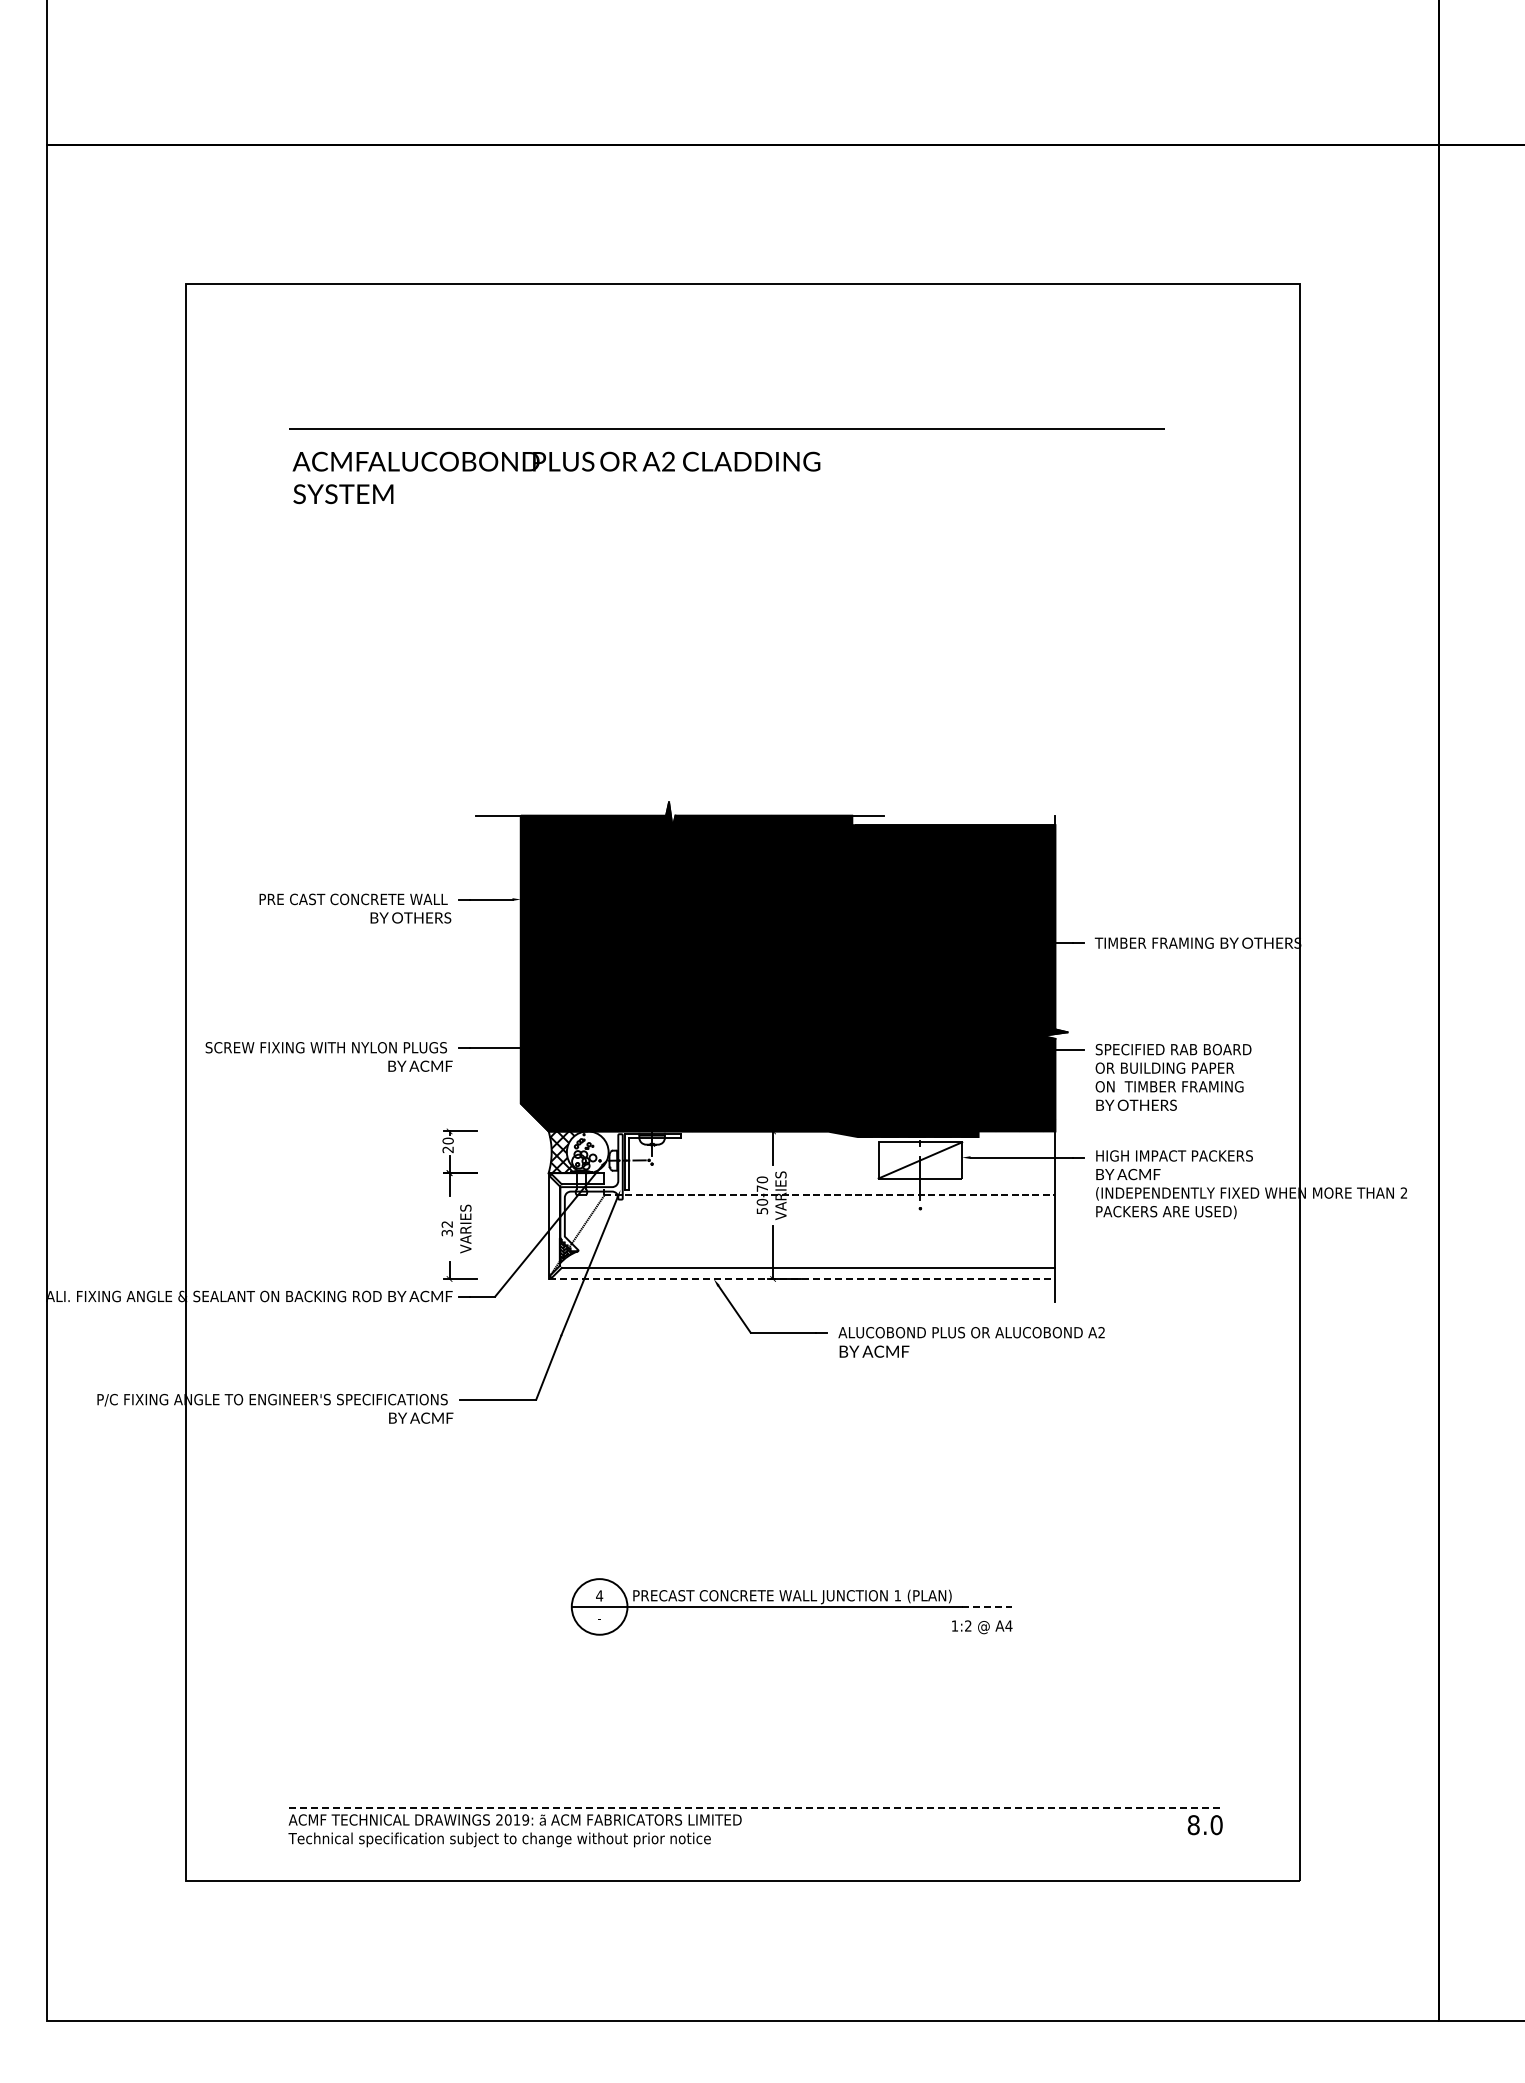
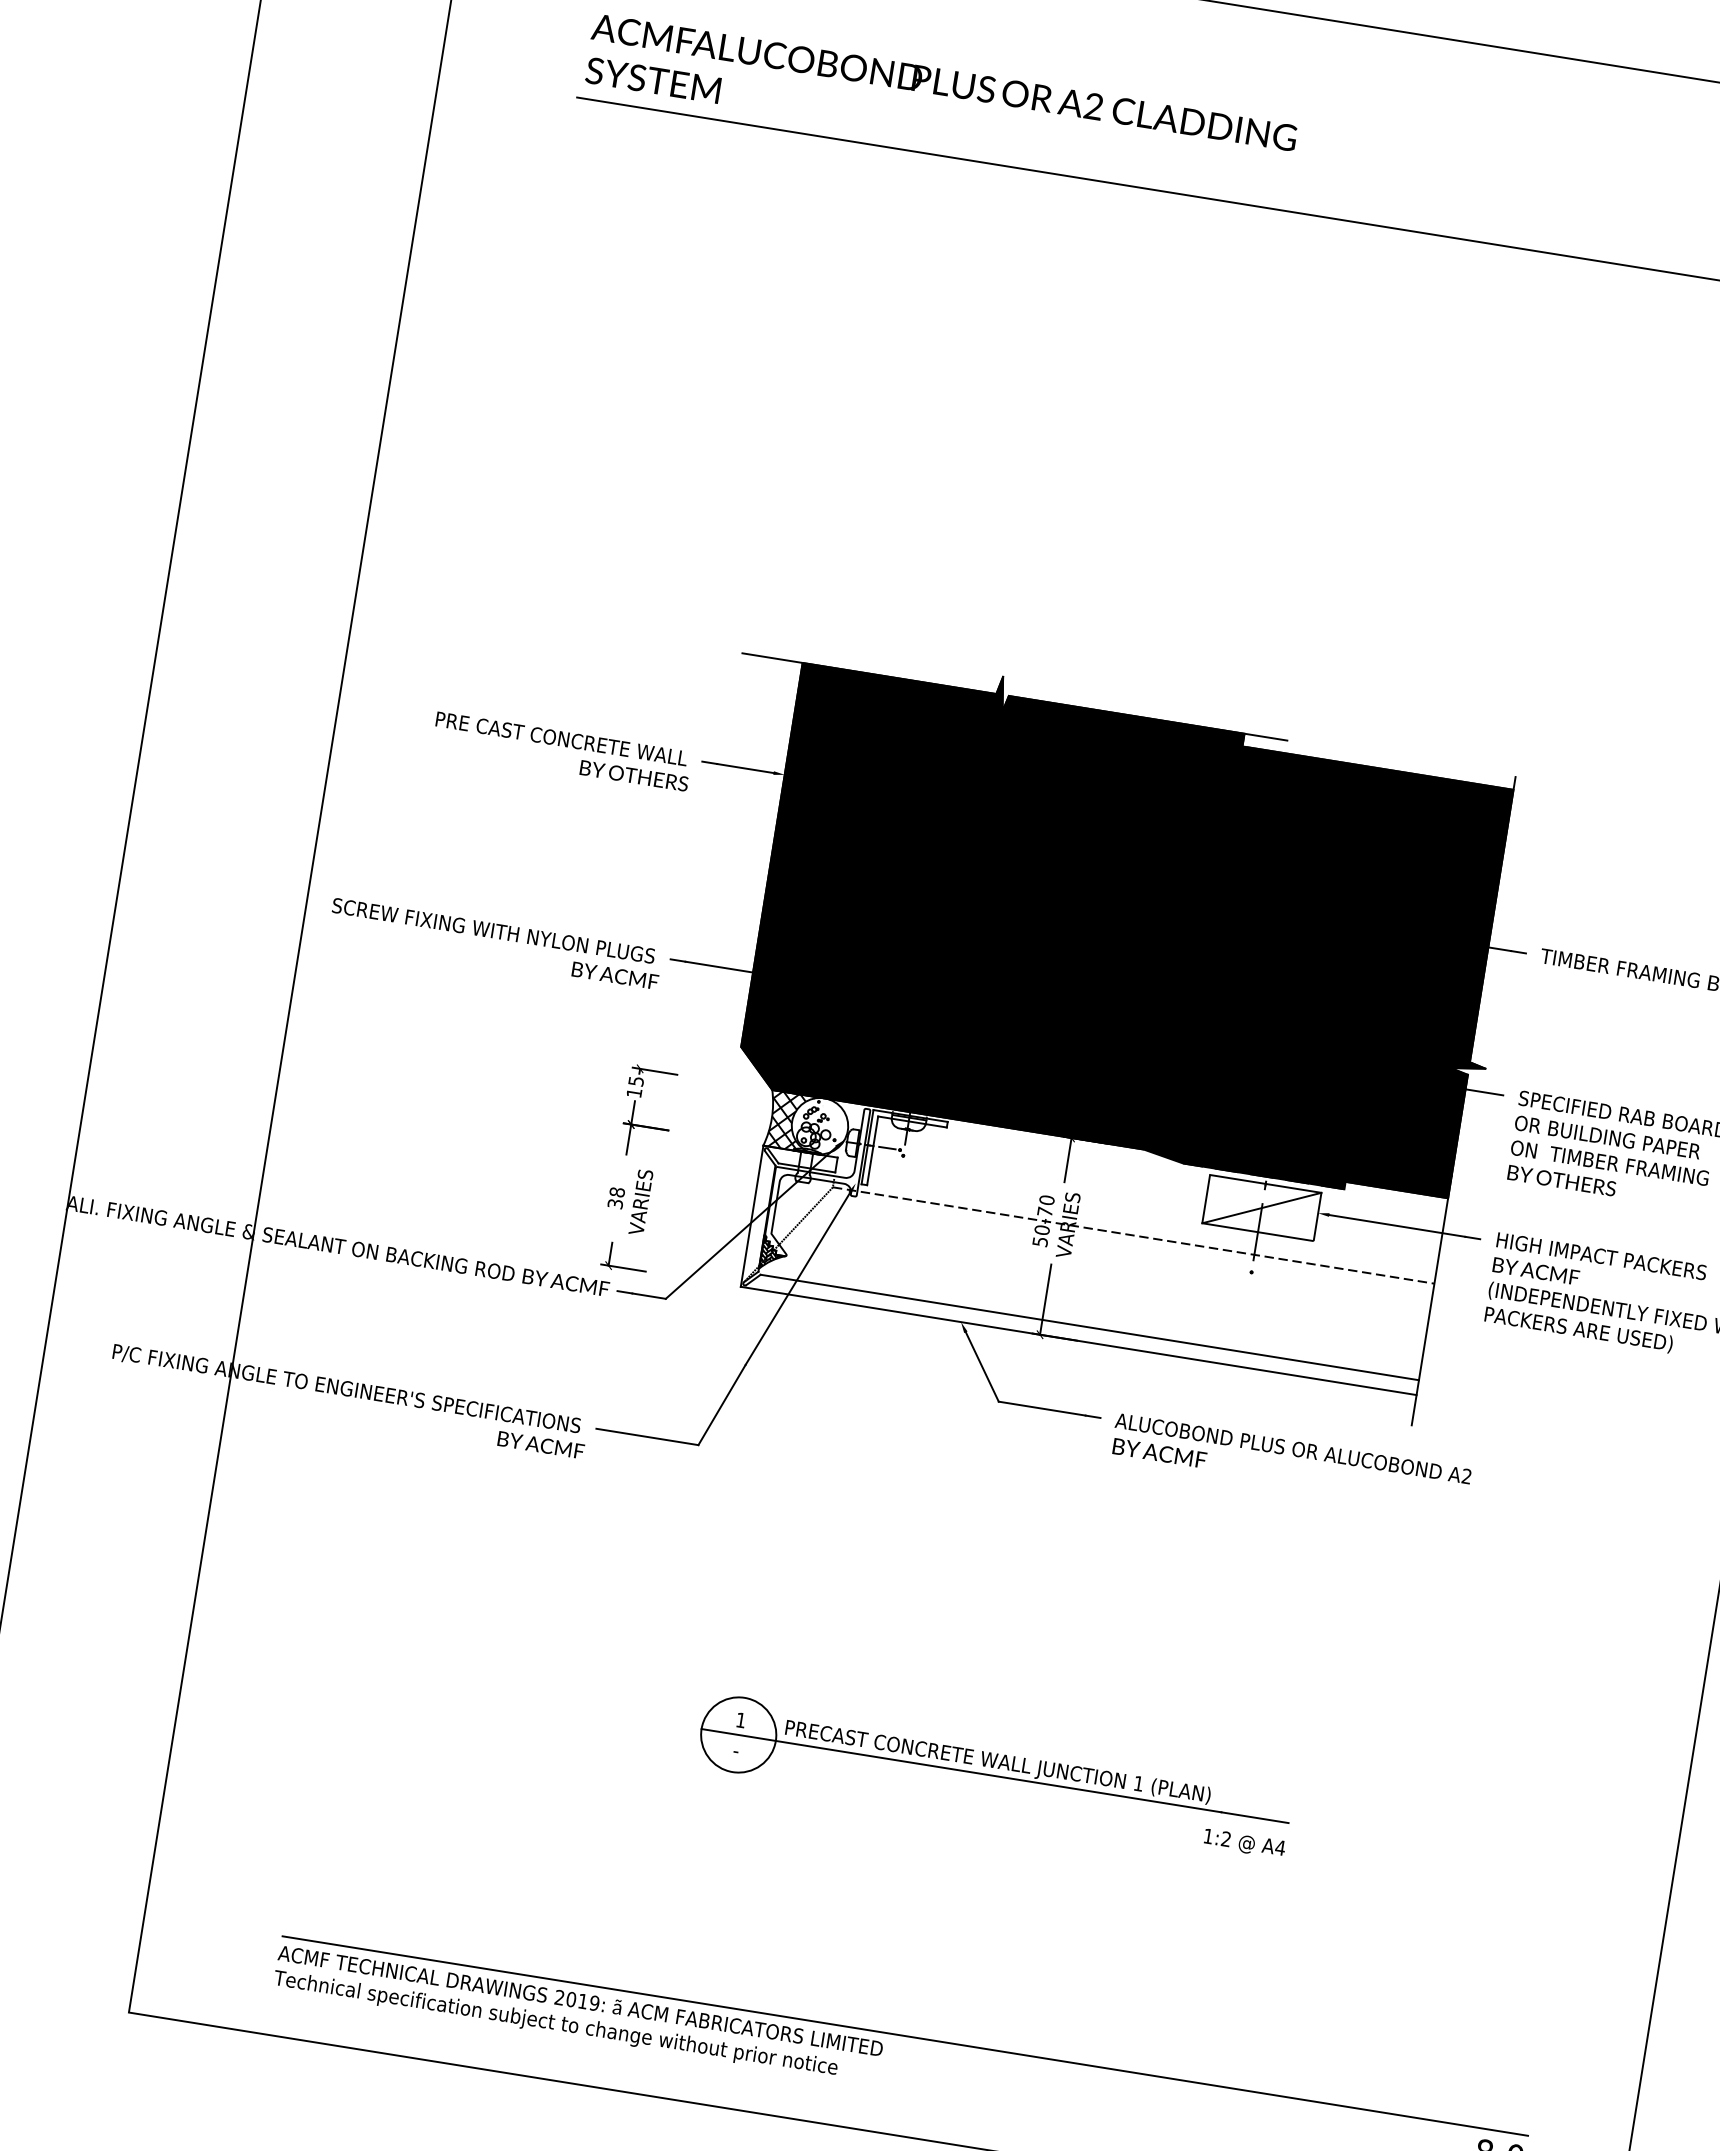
text: (556, 477) -> (941, 103), moved
text: (447, 1145) -> (634, 1087), 20 -> 15
text: (446, 1224) -> (616, 1192), 32 -> 38
line: (802, 1279) -> (1079, 1341), dashed -> solid
text: (599, 1595) -> (740, 1719), 4 -> 1
line: (987, 1606) -> (1256, 1817), dashed -> solid
line: (756, 1807) -> (905, 2035), dashed -> solid

